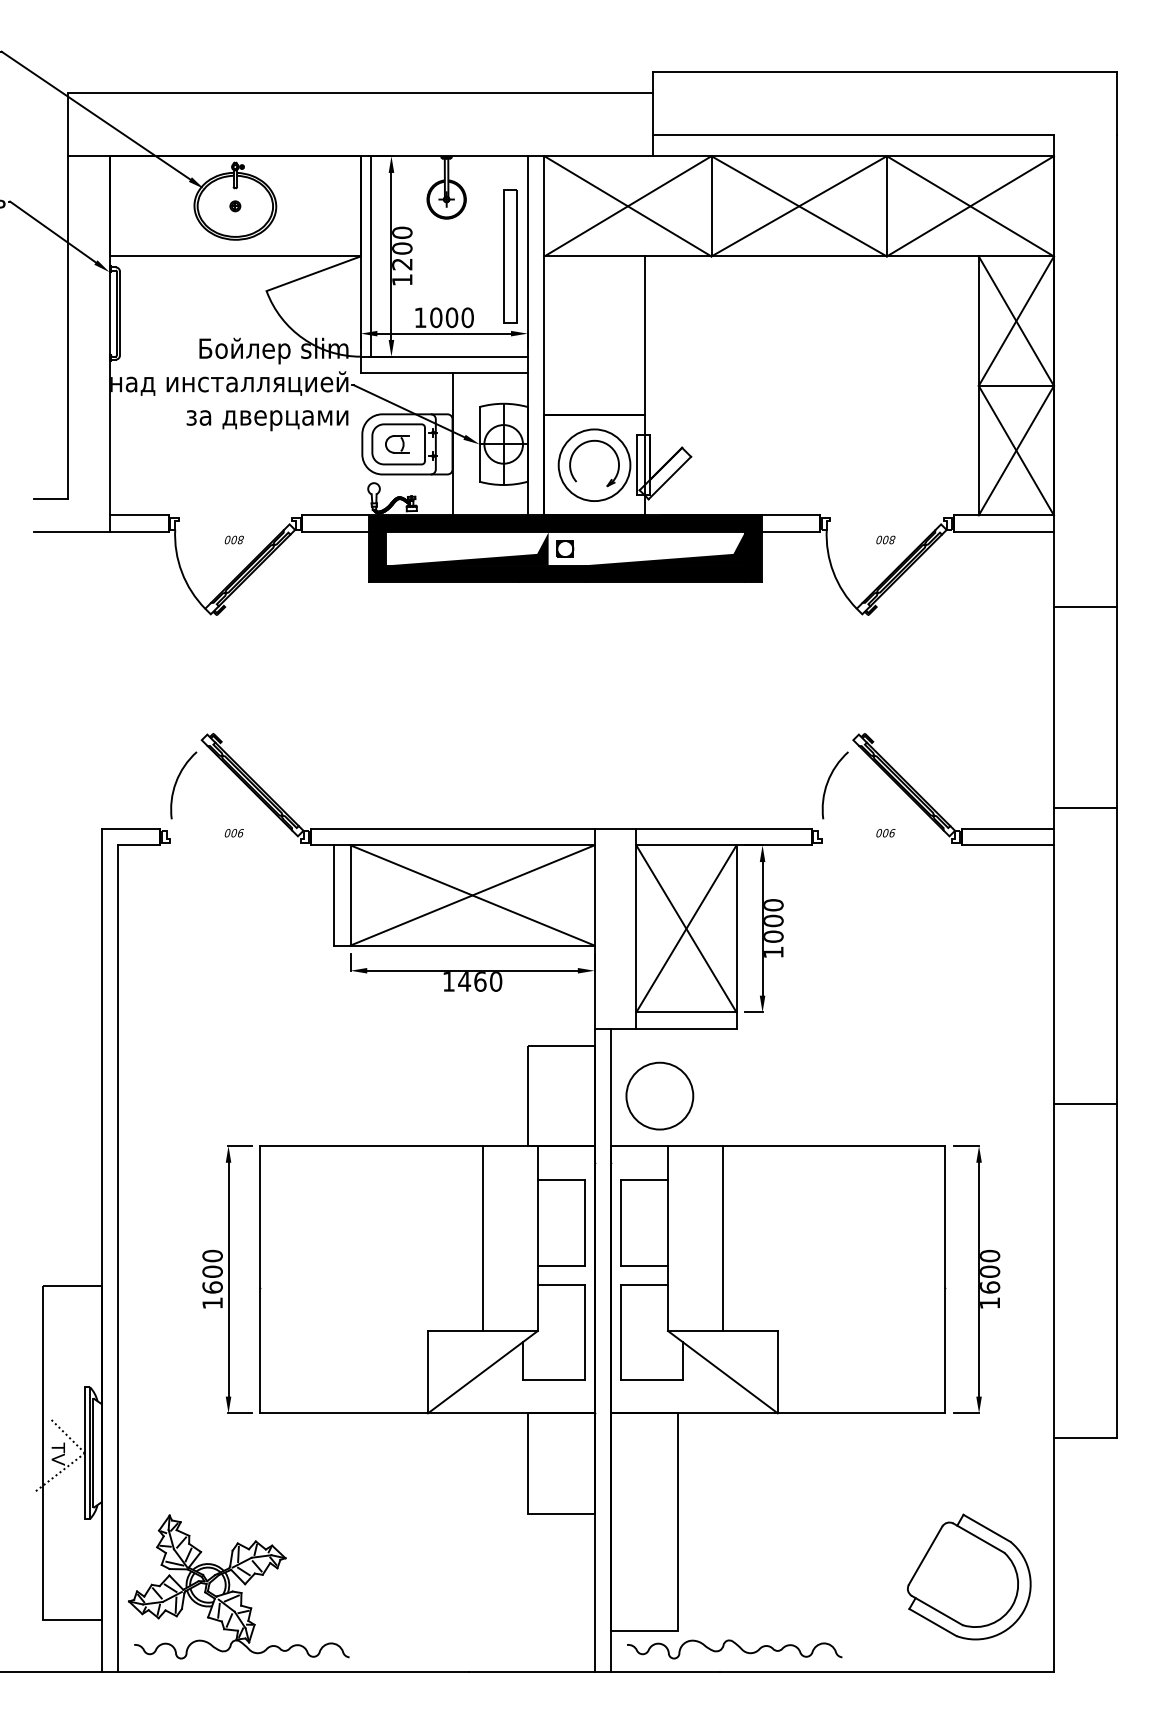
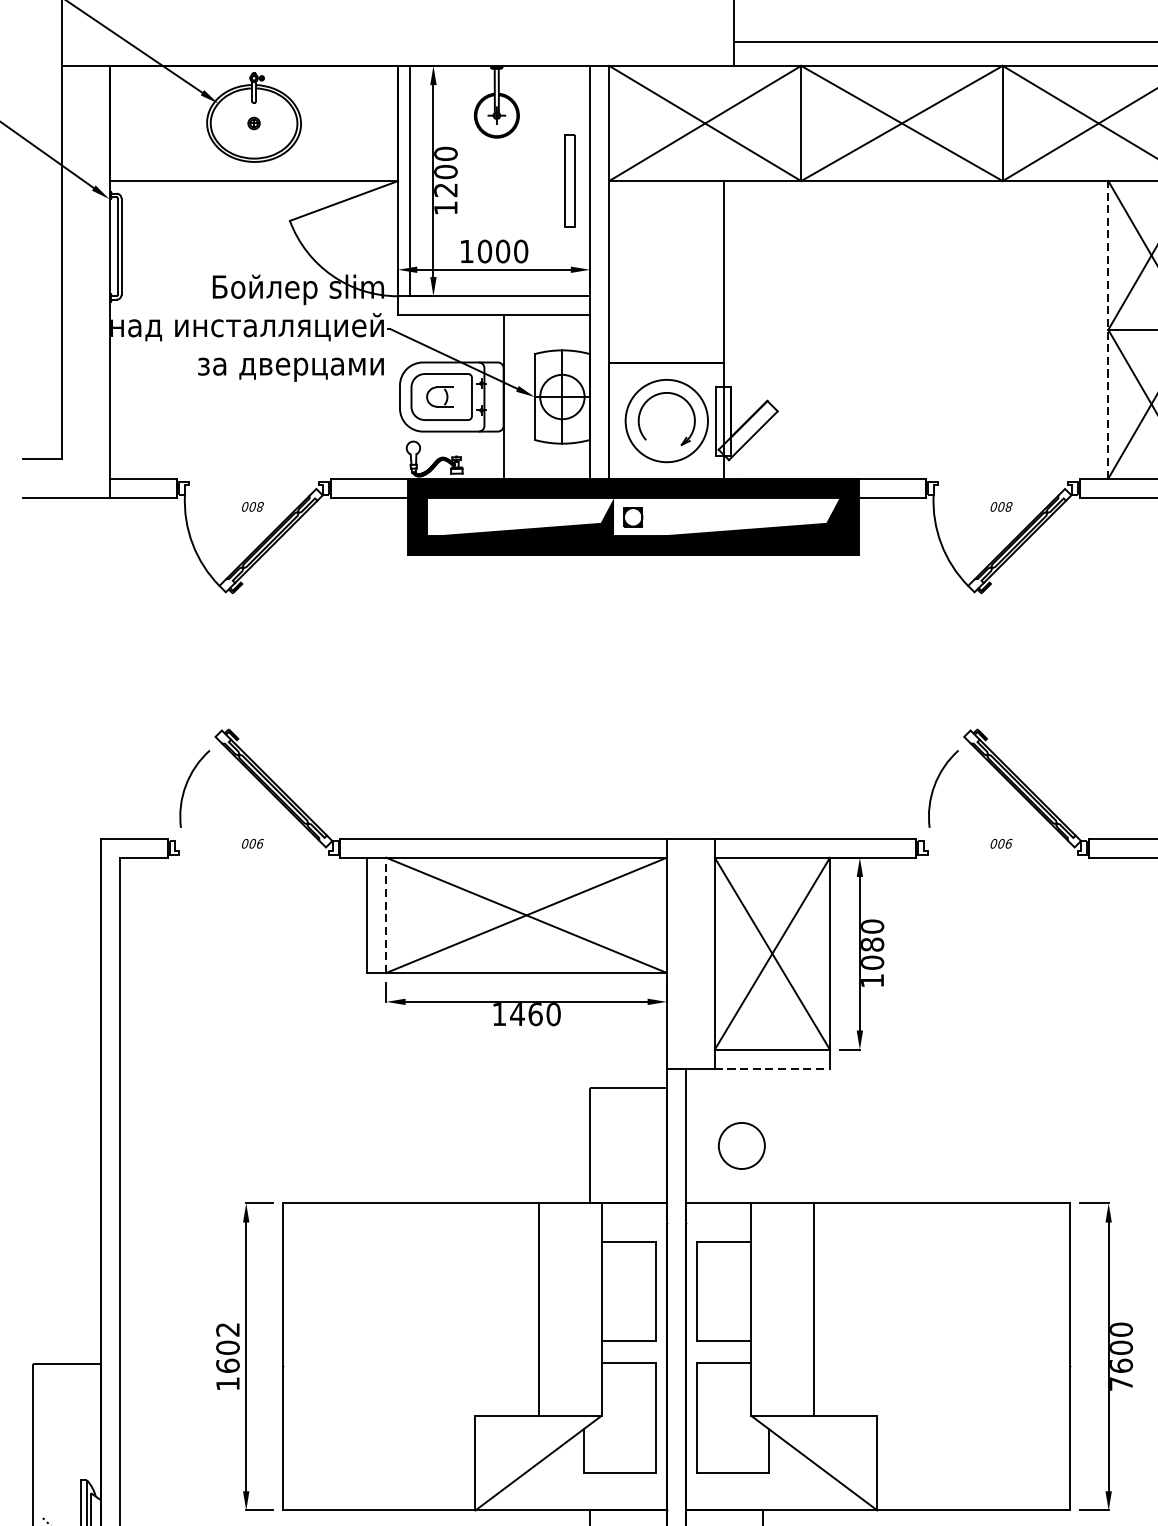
part: (510, 256) -> (570, 181), size x0.6
line: (978, 385) -> (1108, 329), solid -> dashed
line: (350, 894) -> (386, 914), solid -> dashed
text: (773, 920) -> (872, 944), 1000 -> 1080
line: (686, 1029) -> (772, 1069), solid -> dashed
circle: (659, 1095) -> (741, 1145), size x0.6
text: (212, 1255) -> (227, 1329), 1600 -> 1602
text: (989, 1303) -> (1120, 1384), 1600 -> 7600

